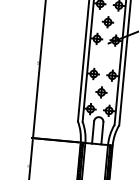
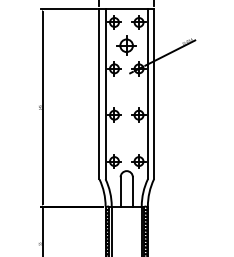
part: (107, 22) -> (126, 45), size x1.4
part: (101, 92) -> (126, 138), removed

